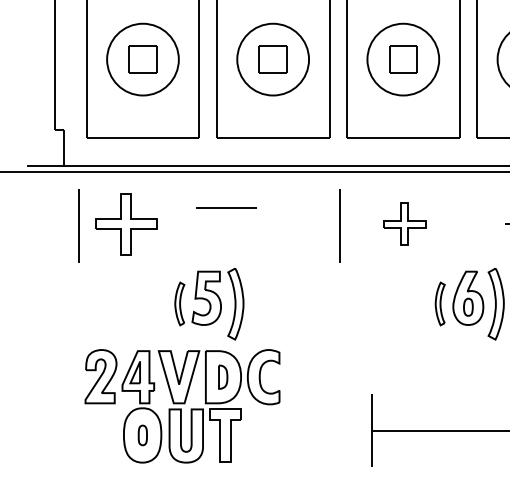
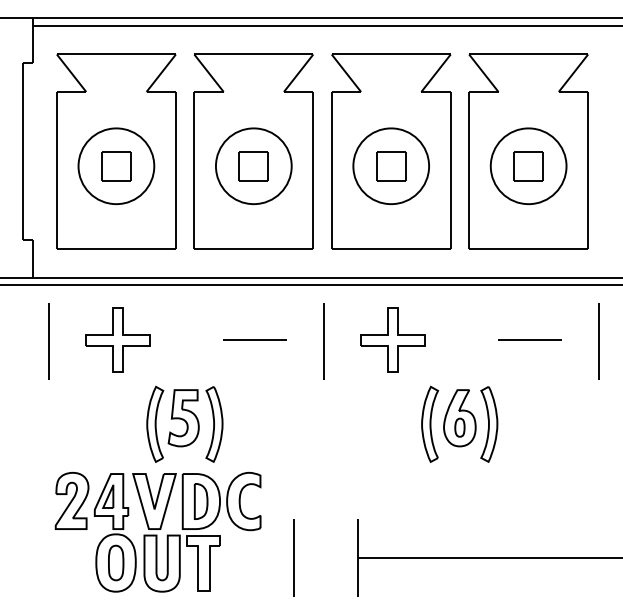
line: (225, 207) -> (254, 339), moved
part: (126, 223) -> (117, 339), moved
part: (404, 223) -> (392, 339), size x1.43
part: (180, 303) -> (155, 423), size x1.67
part: (440, 303) -> (430, 423), size x1.67
part: (222, 377) -> (200, 501), size x1.43
line: (310, 430) -> (293, 557), added
part: (143, 434) -> (116, 562), size x1.67

